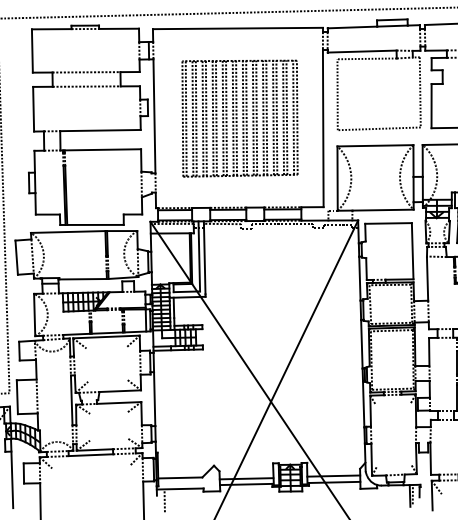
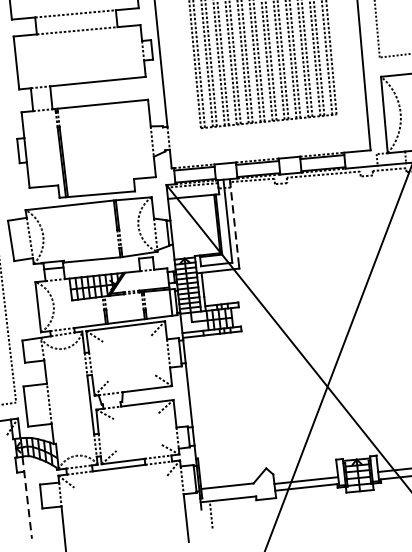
line: (204, 258) -> (234, 223), solid -> dashed
line: (12, 473) -> (27, 497), solid -> dashed

